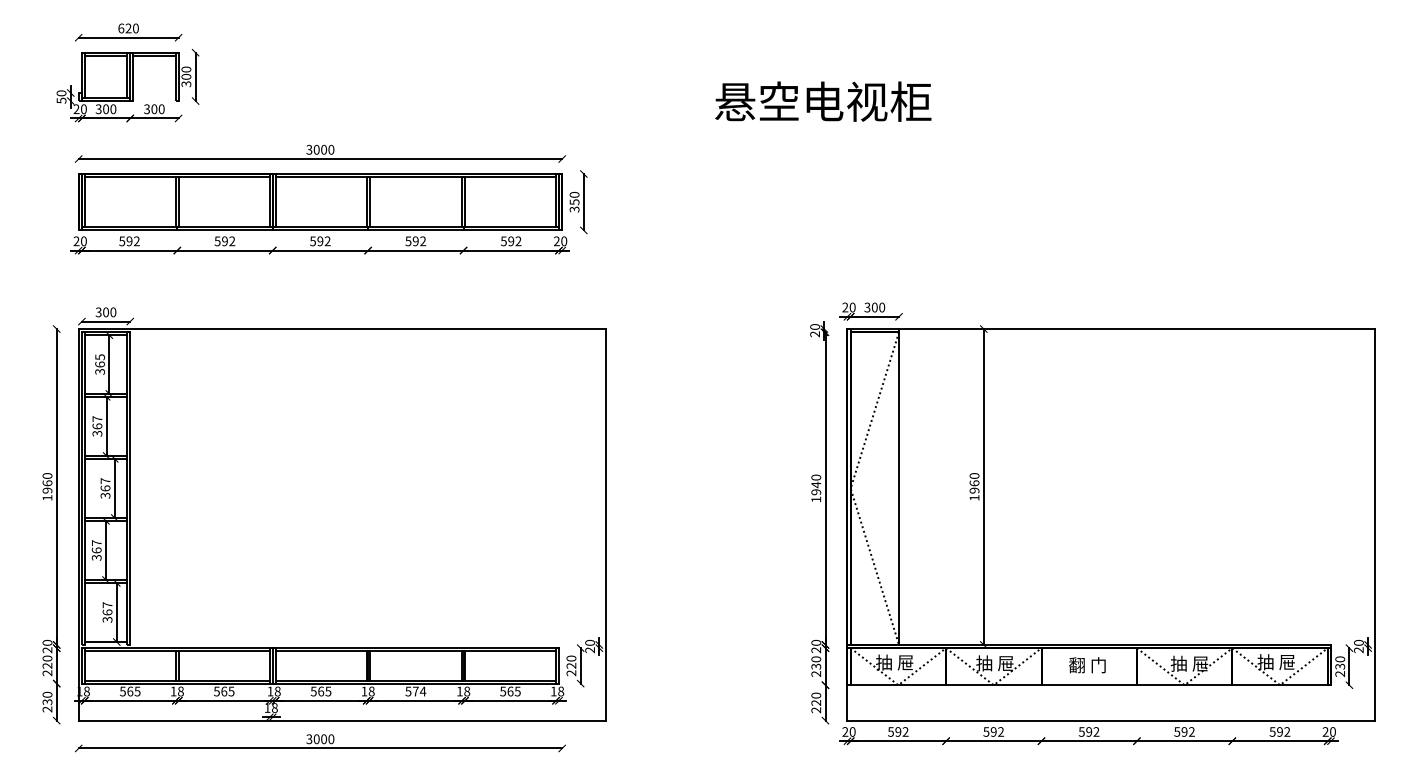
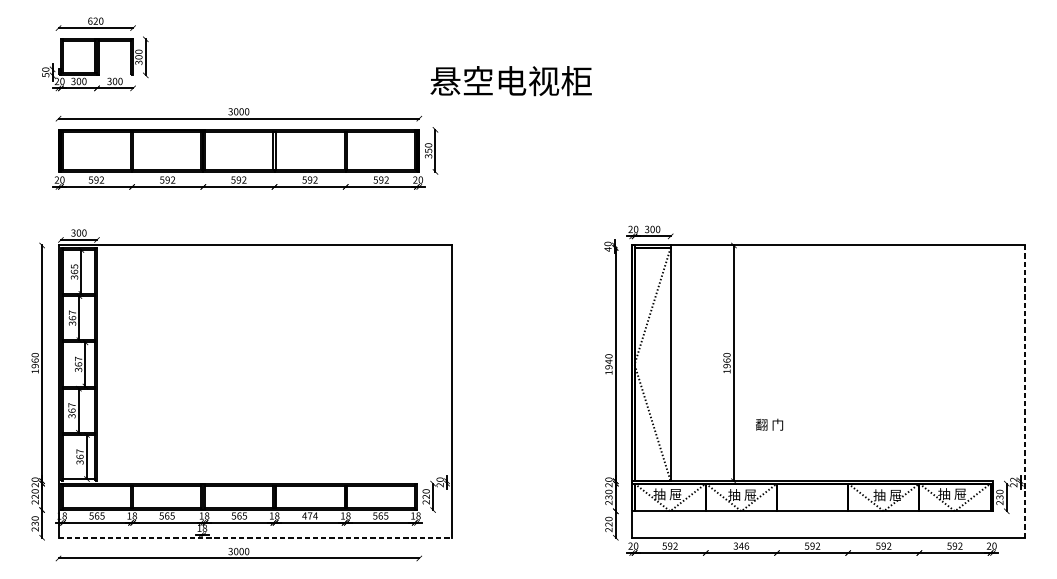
text: (823, 101) -> (511, 80), moved
text: (814, 334) -> (607, 249), 20 -> 40
line: (1374, 524) -> (1025, 391), solid -> dashed
text: (1358, 642) -> (1013, 479), 20 -> 22
text: (1087, 665) -> (769, 424), moved
text: (408, 691) -> (304, 515), 574 -> 474
line: (342, 720) -> (255, 537), solid -> dashed
text: (993, 731) -> (741, 545), 592 -> 346

